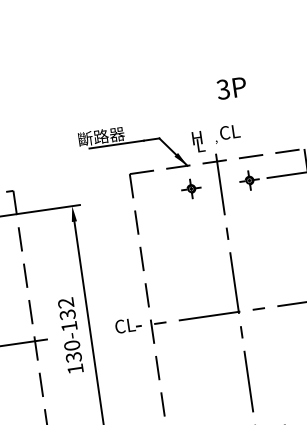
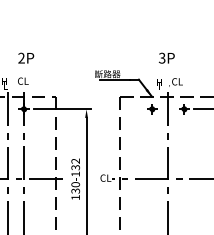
text: (230, 87) -> (166, 57), moved

